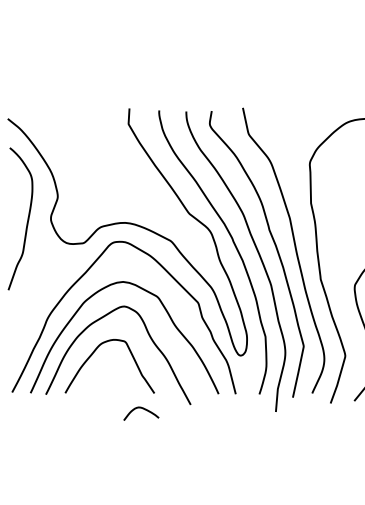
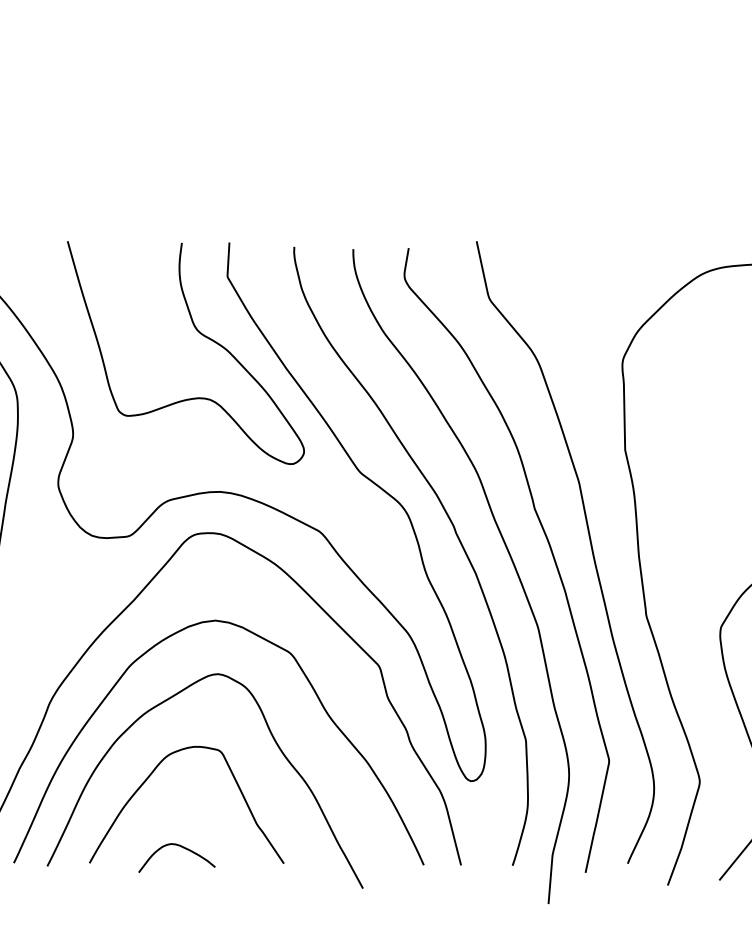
curve: (116, 151) -> (201, 336), added
curve: (142, 409) -> (179, 848), moved

